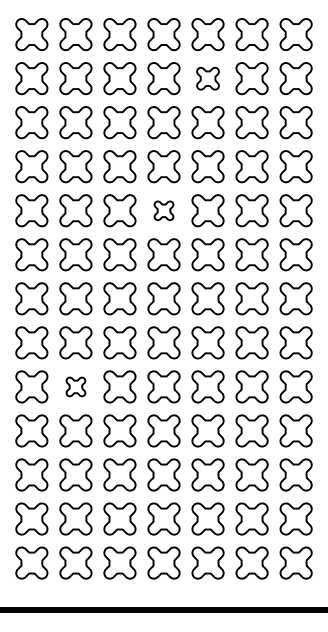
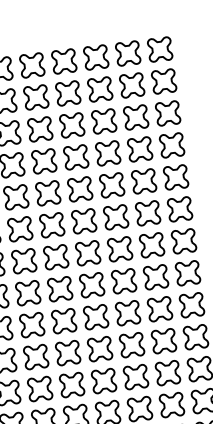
part: (207, 78) -> (99, 89), size x1.43
part: (163, 210) -> (79, 189), size x1.67
part: (75, 386) -> (31, 324), size x1.67

